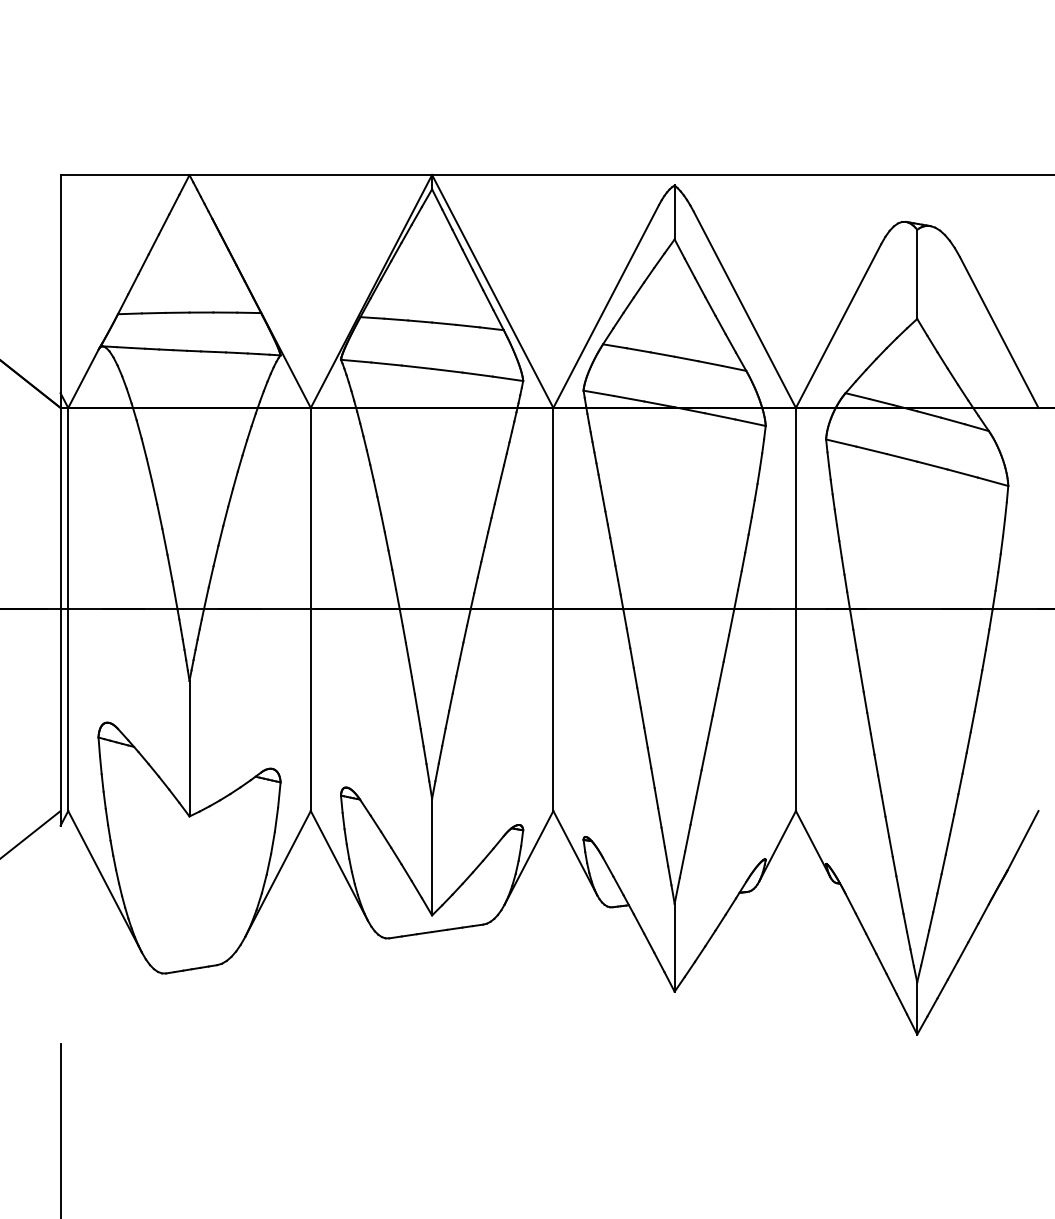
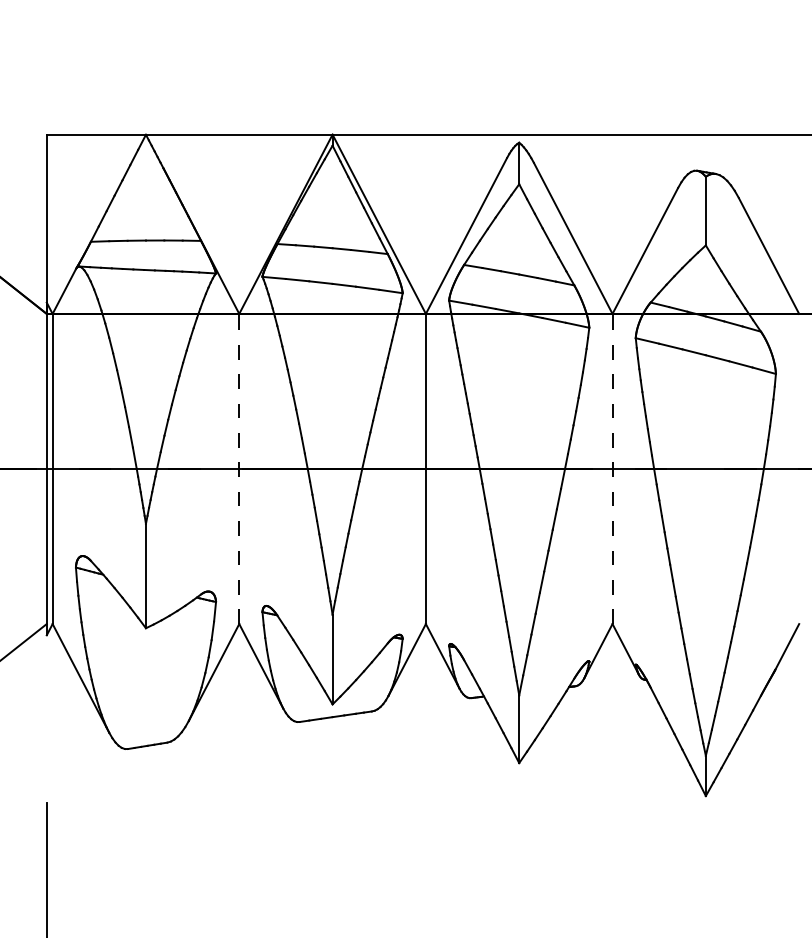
line: (311, 608) -> (239, 468), solid -> dashed
line: (795, 608) -> (612, 468), solid -> dashed

